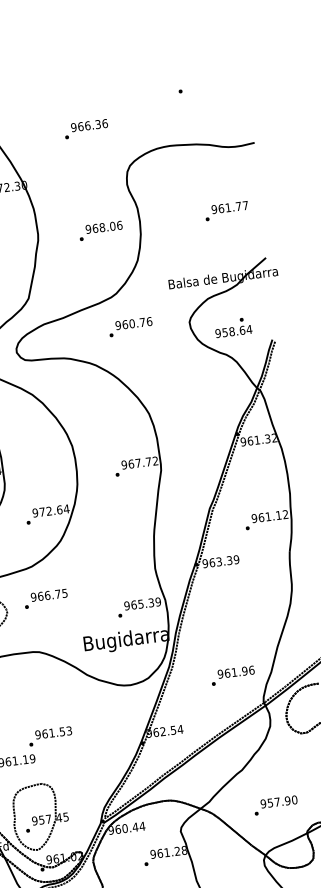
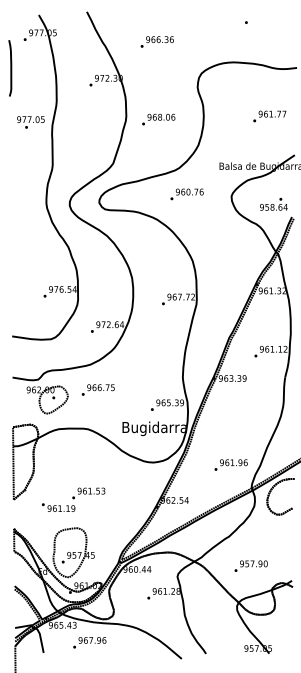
text: (85, 128) -> (156, 41), moved
text: (100, 230) -> (158, 119), moved
text: (232, 327) -> (273, 204), moved

